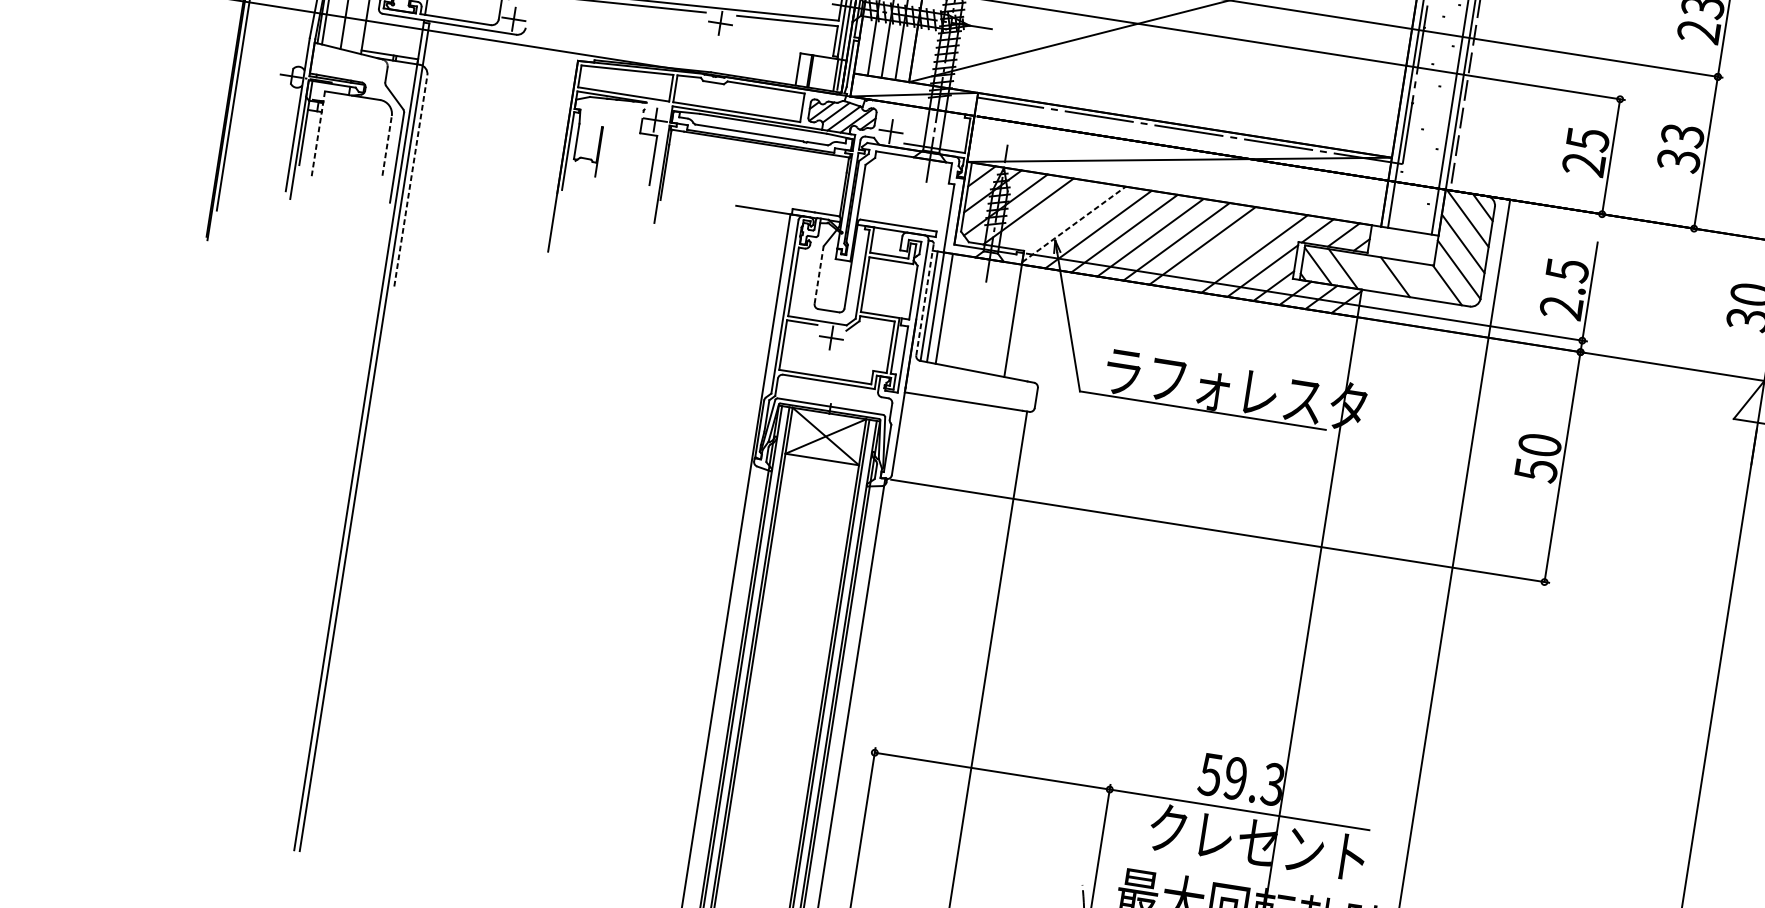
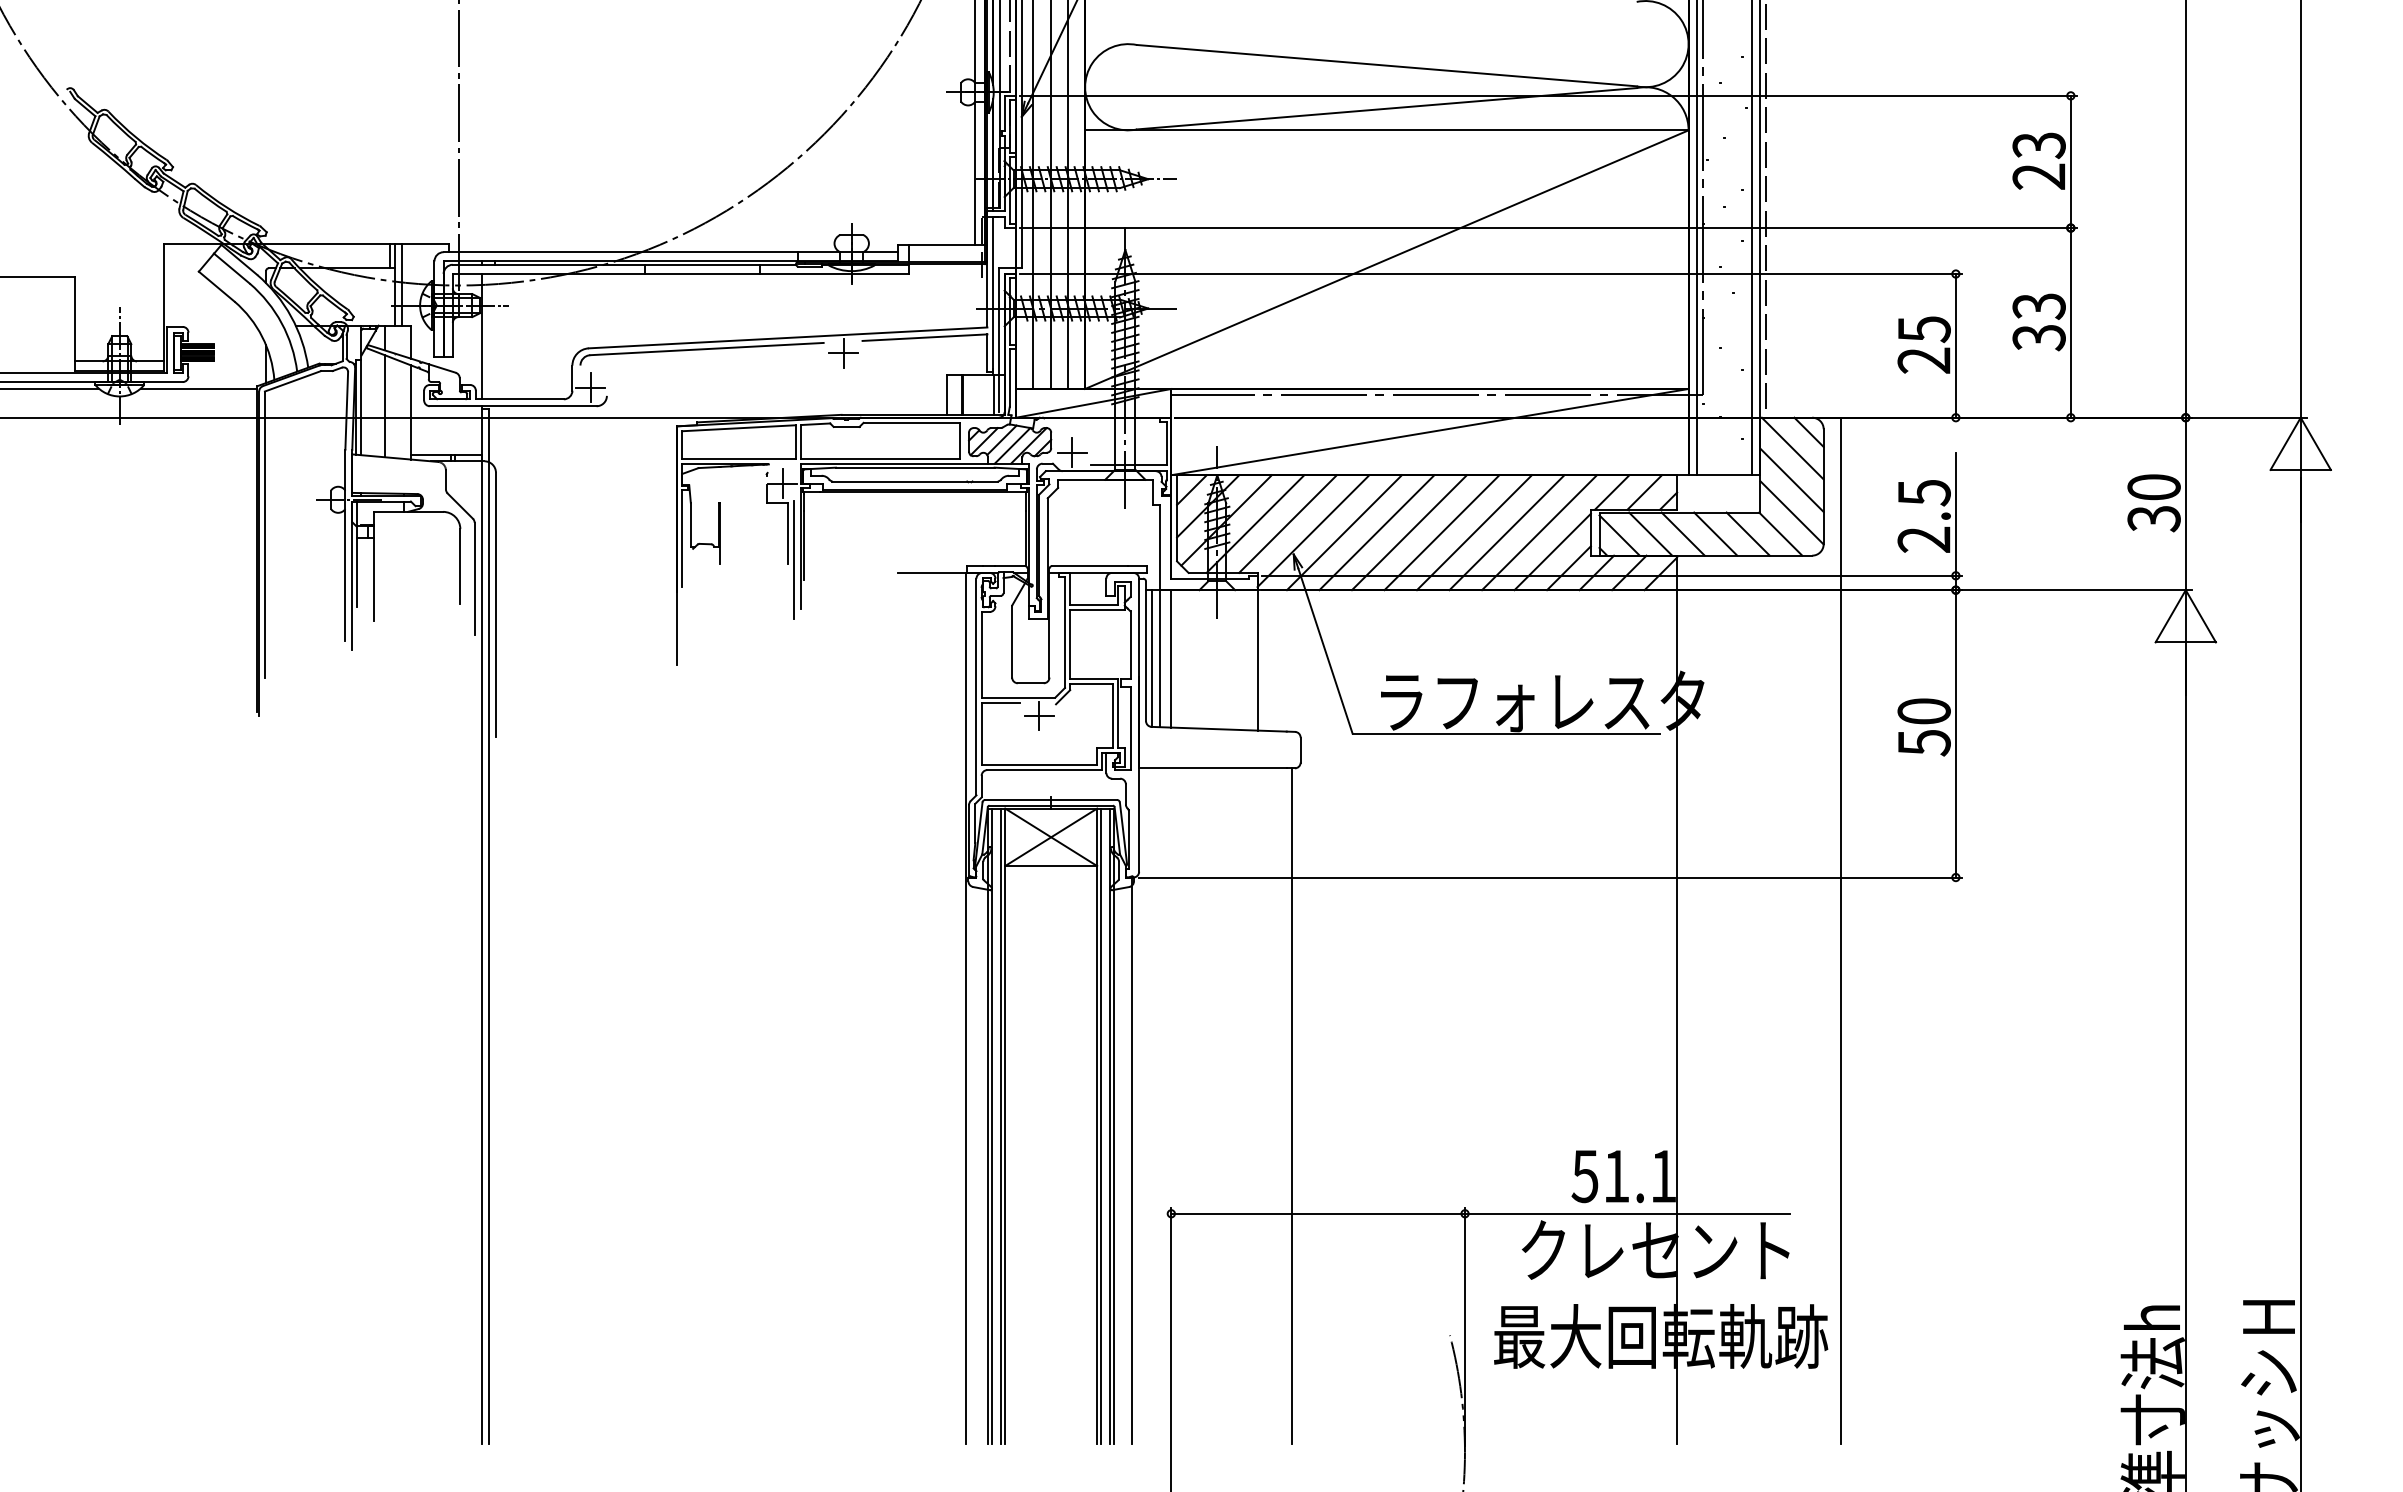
line: (318, 135) -> (374, 566), dashed -> solid
line: (387, 145) -> (460, 565), dashed -> solid
line: (410, 180) -> (495, 604), dashed -> solid
line: (654, 182) -> (793, 559), added
line: (1054, 215) -> (1287, 523), added
line: (1074, 223) -> (1313, 530), dashed -> solid
line: (1228, 249) -> (1506, 532), added
line: (1368, 272) -> (1682, 533), added
line: (819, 275) -> (1012, 641), dashed -> solid
line: (1420, 280) -> (1747, 533), added
line: (925, 299) -> (1146, 651), dashed -> solid
text: (1253, 781) -> (1639, 1176), 59.3 -> 51.1

